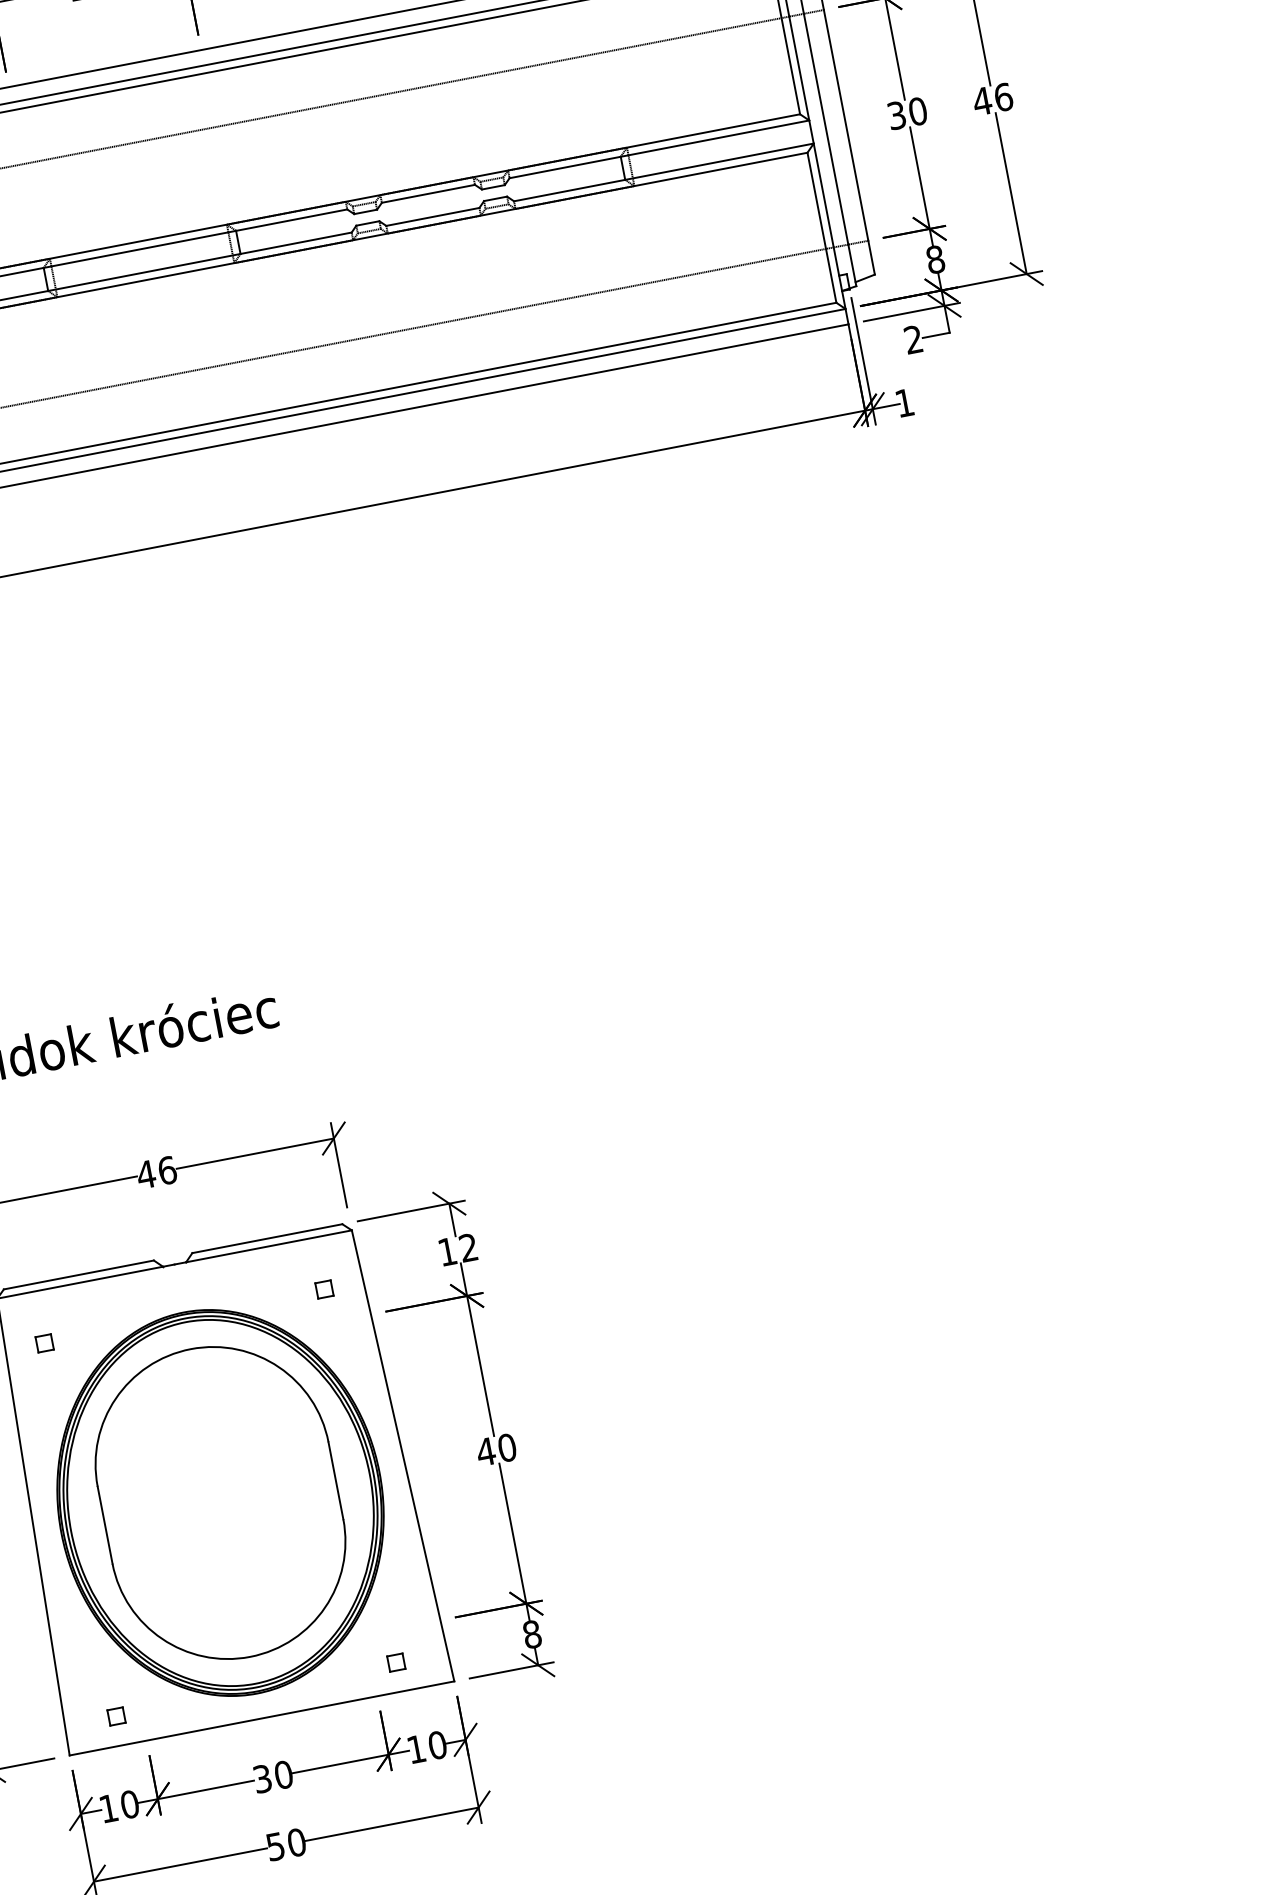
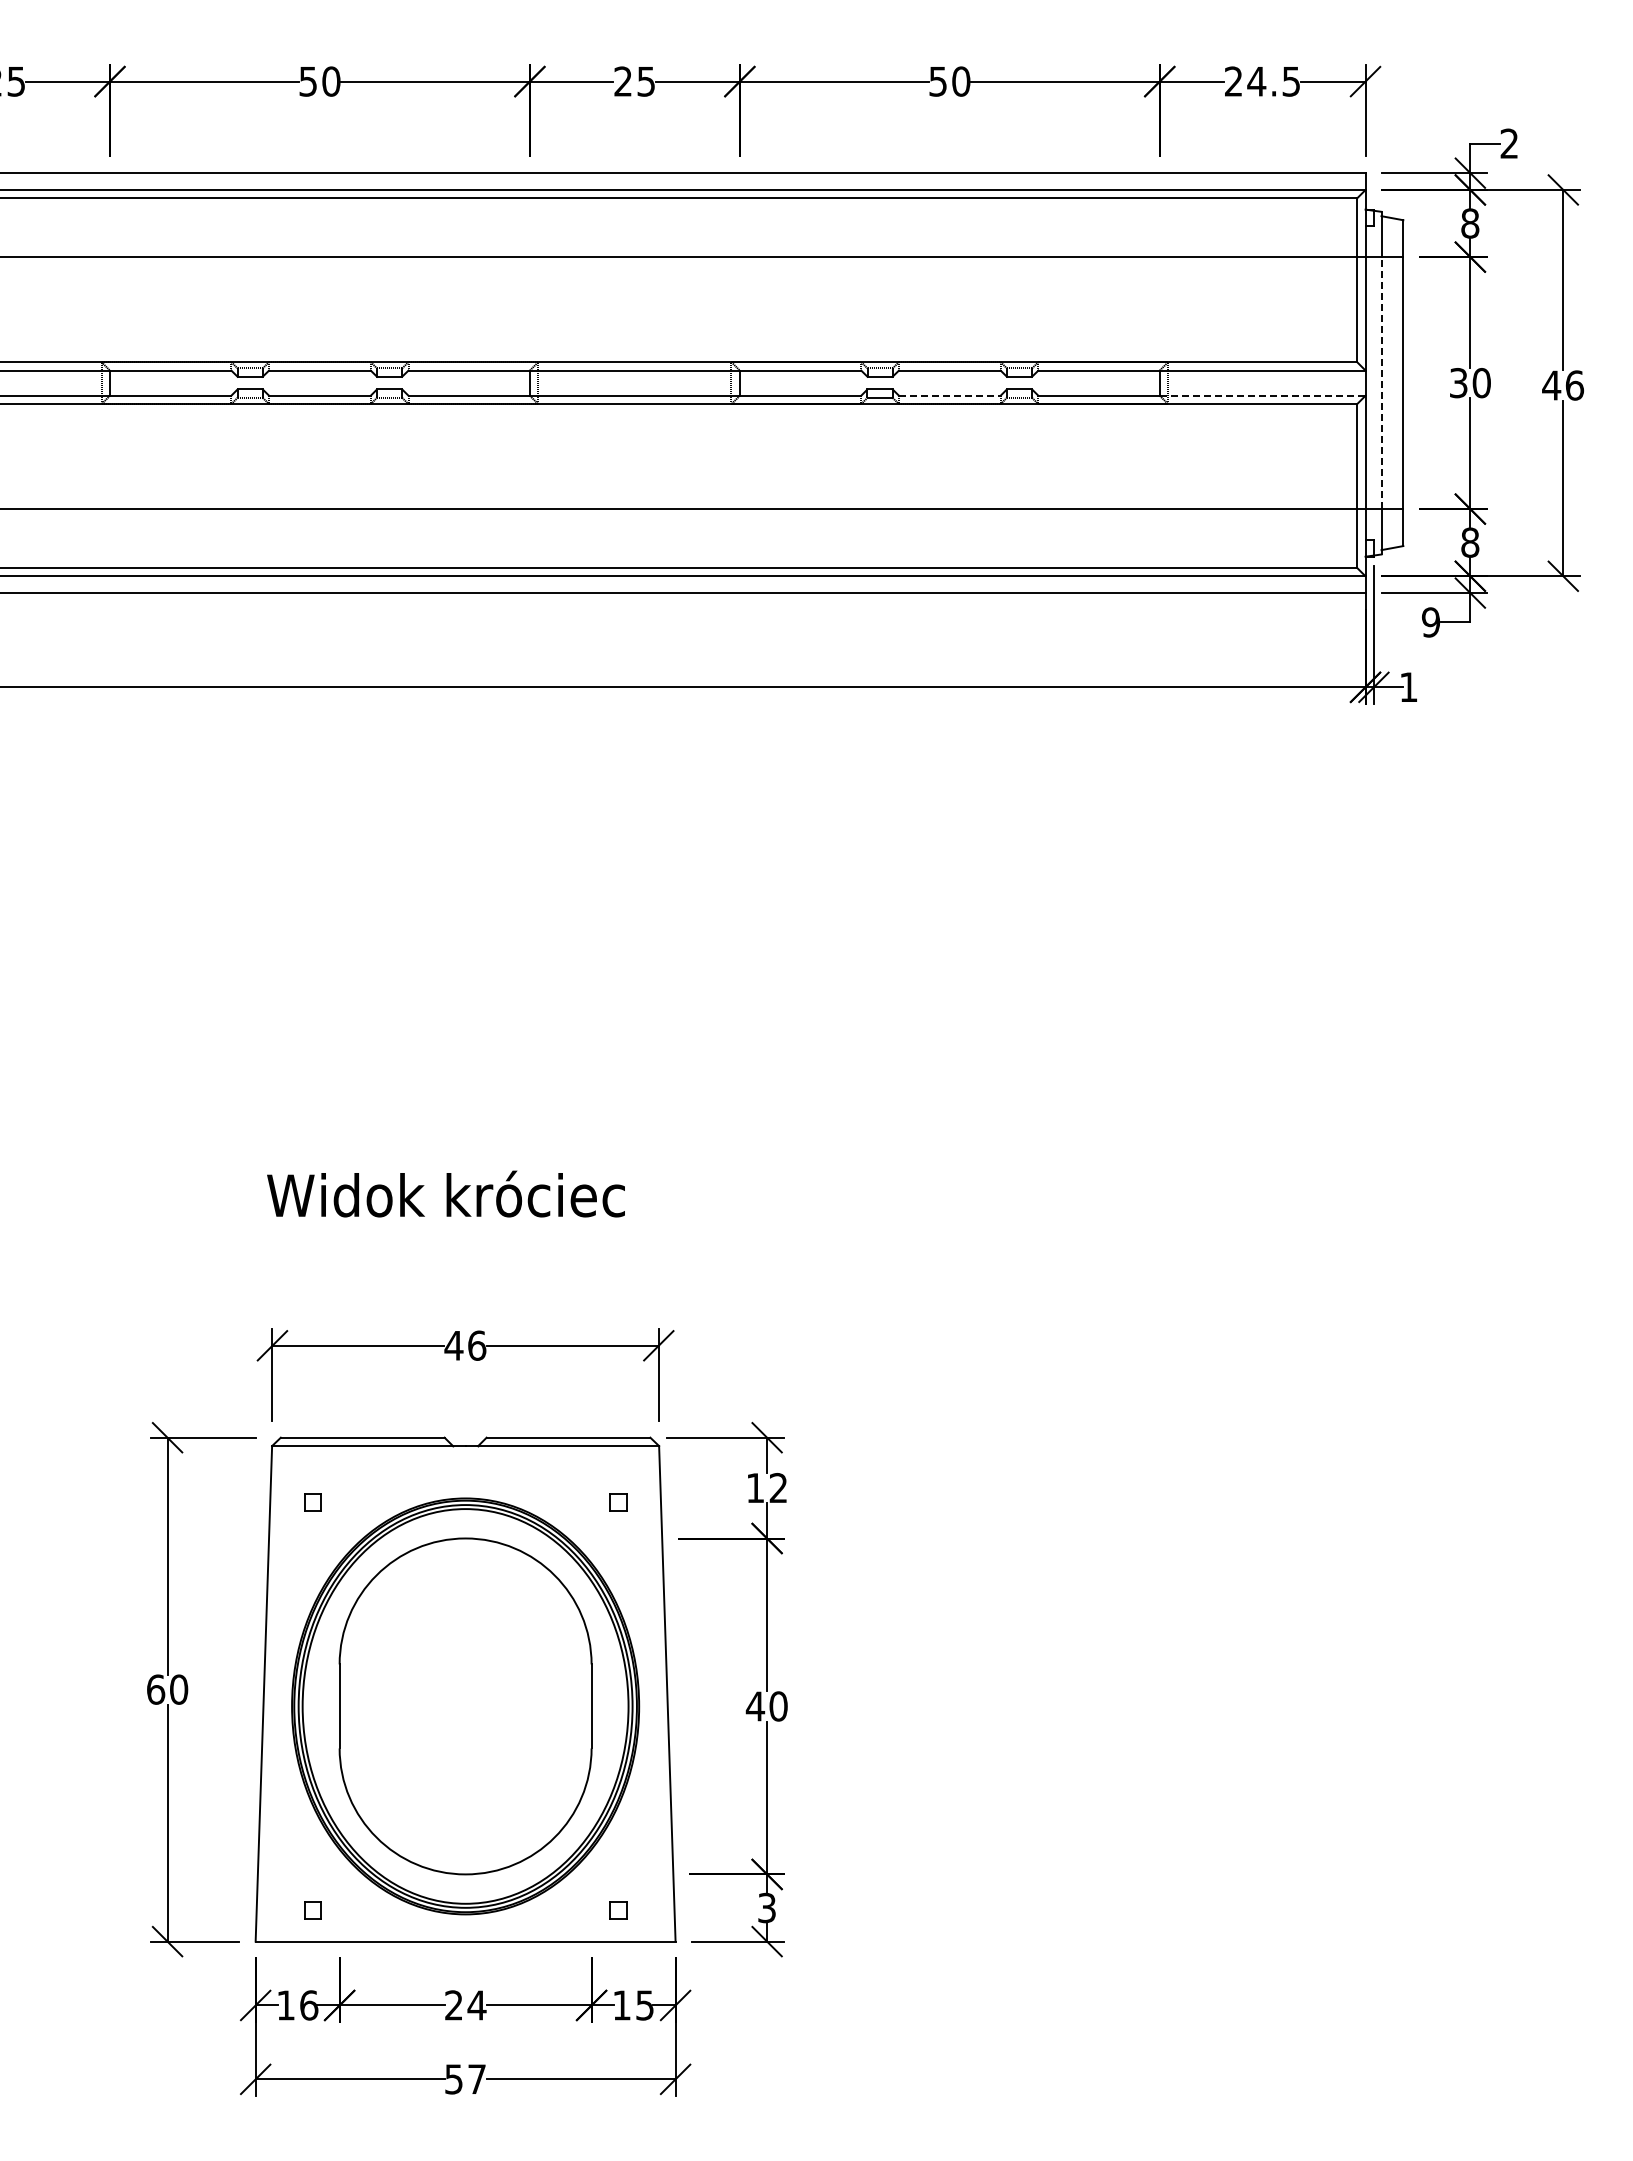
line: (826, 129) -> (1381, 383), solid -> dashed
line: (719, 161) -> (1262, 395), solid -> dashed
line: (432, 216) -> (949, 395), solid -> dashed
text: (913, 339) -> (1430, 622), 2 -> 9
text: (532, 1634) -> (767, 1908), 8 -> 3
text: (438, 1745) -> (645, 2005), 10 -> 15
text: (273, 1777) -> (465, 2005), 30 -> 24
text: (130, 1804) -> (309, 2005), 10 -> 16
text: (297, 1842) -> (477, 2079), 50 -> 57

